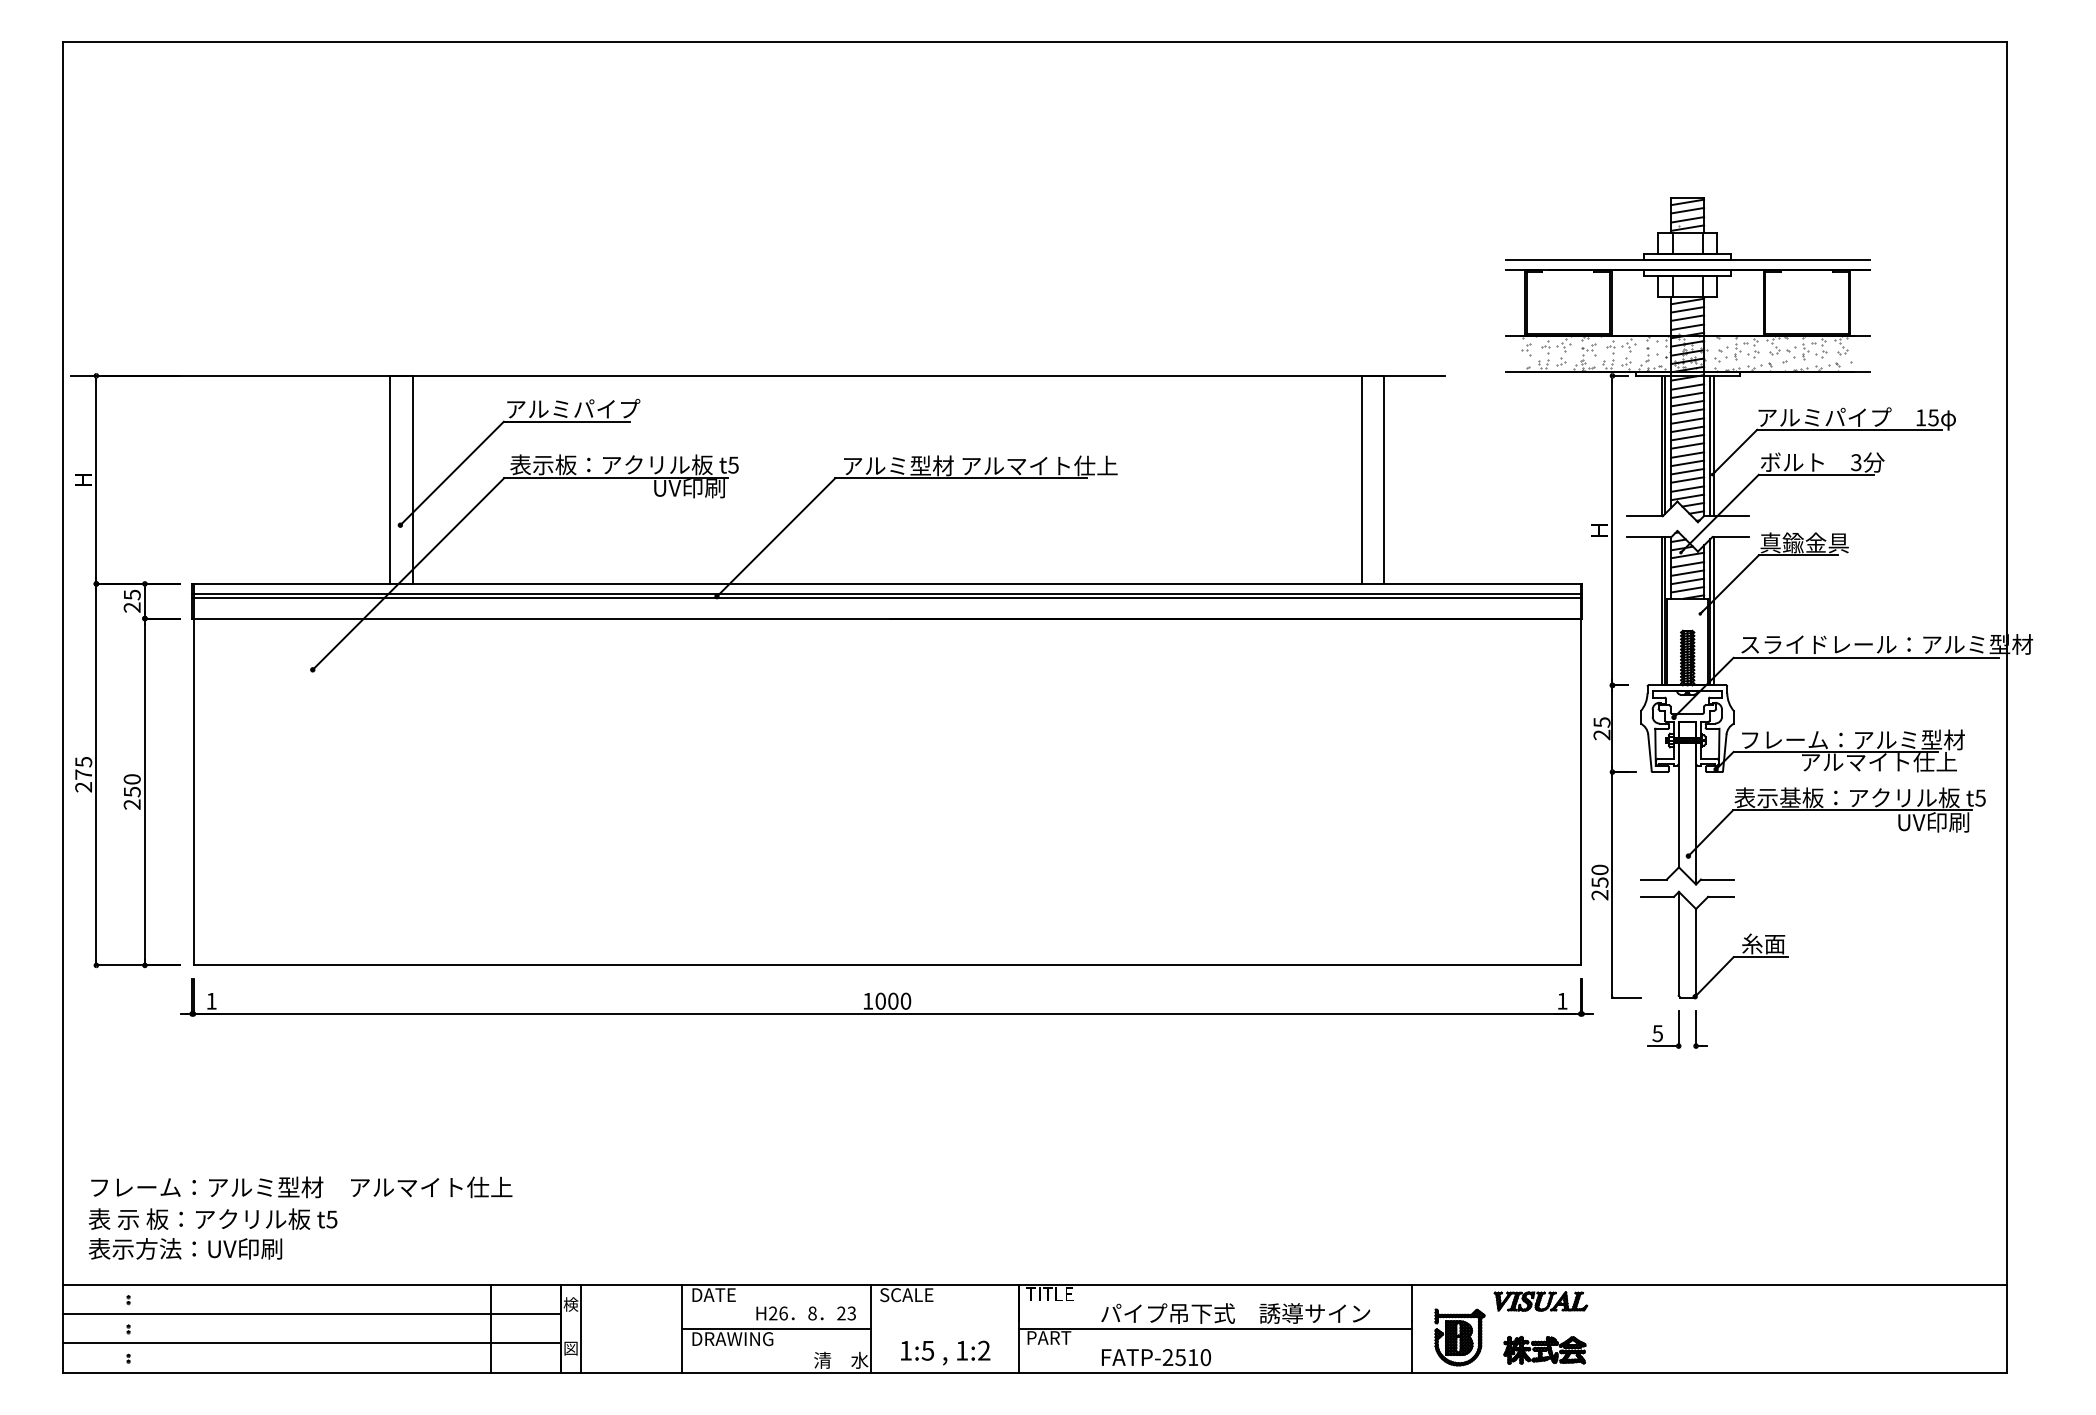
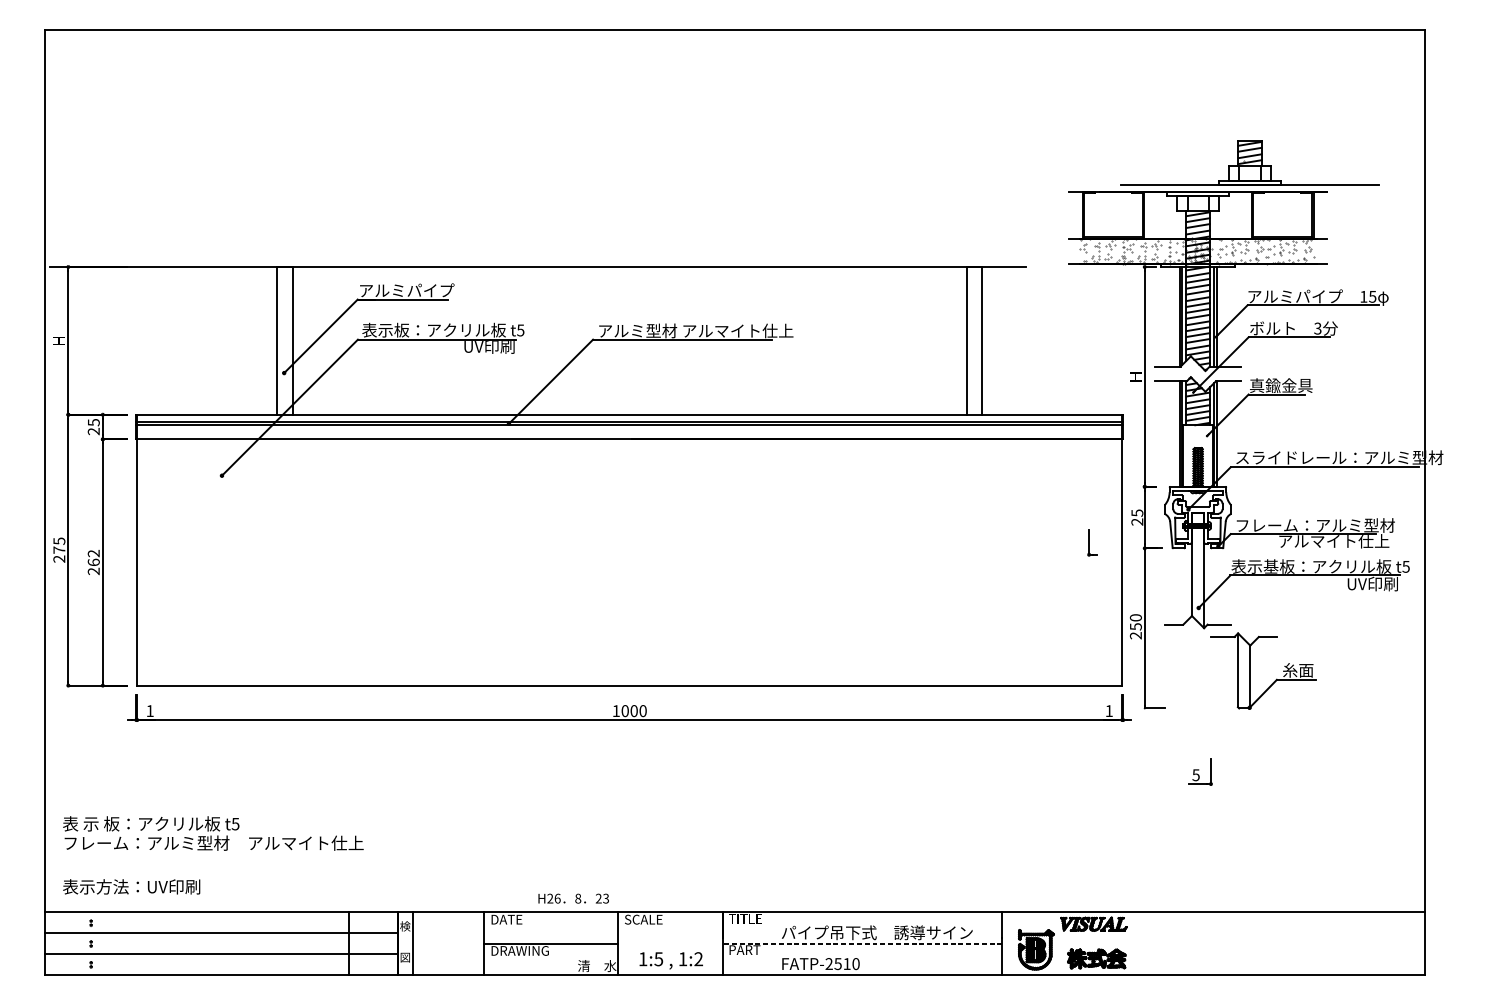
part: (1687, 228) -> (1249, 162), moved
text: (131, 785) -> (93, 557), 250 -> 262
part: (1696, 944) -> (1250, 670), moved
part: (1664, 1029) -> (1200, 772), moved
part: (1700, 1029) -> (1092, 542), moved
text: (212, 1218) -> (150, 823), moved
text: (805, 1313) -> (573, 898), moved
line: (1215, 1328) -> (862, 943), solid -> dashed

